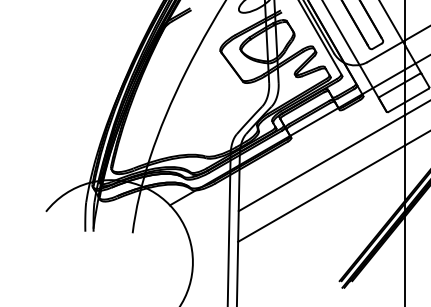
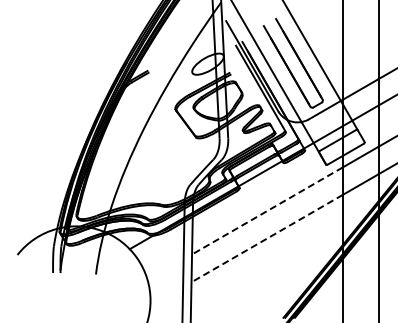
line: (322, 163) -> (267, 211), solid -> dashed
line: (320, 193) -> (266, 238), solid -> dashed

